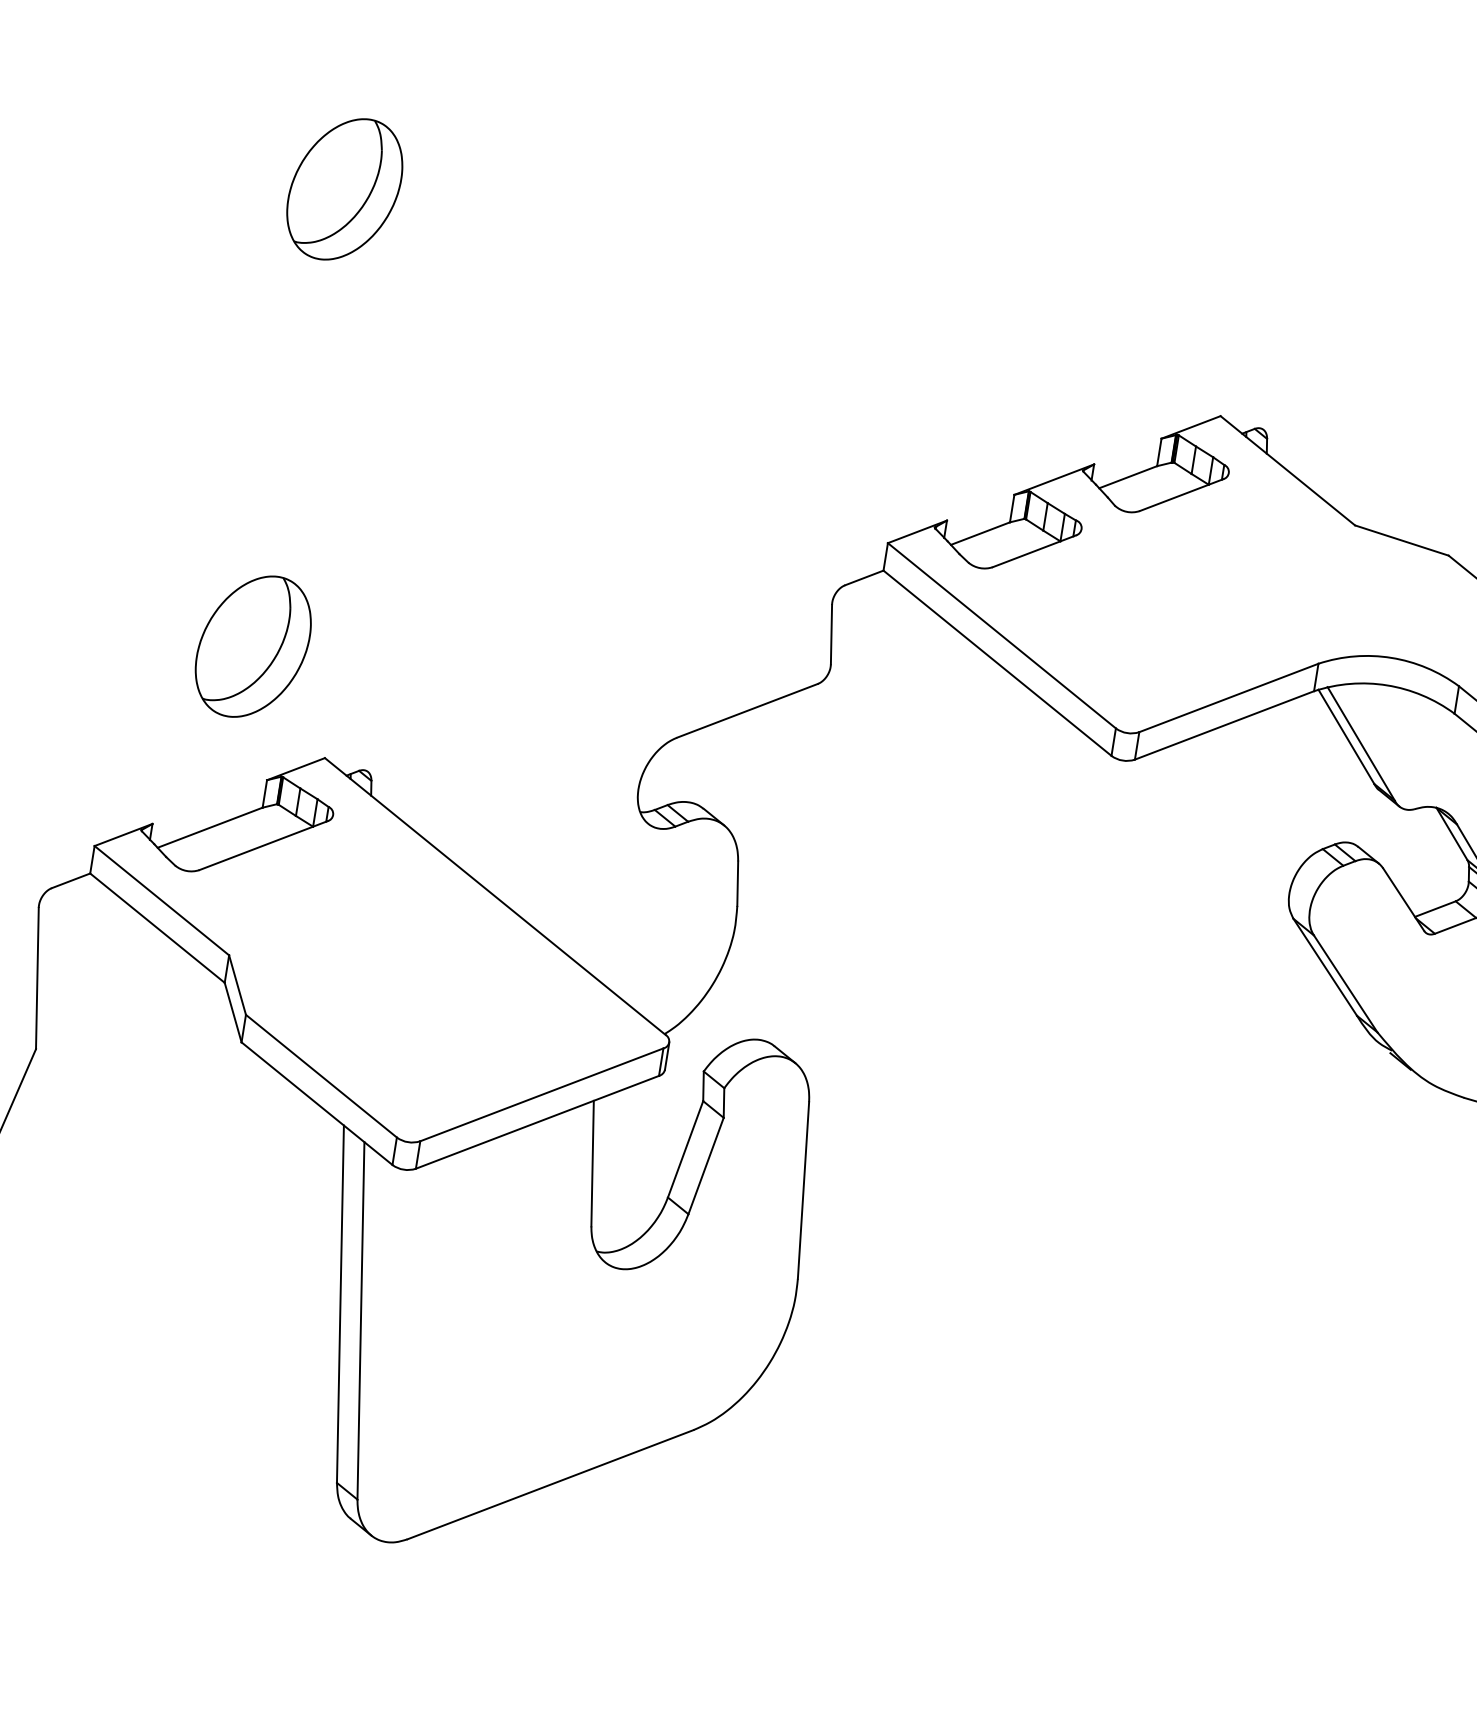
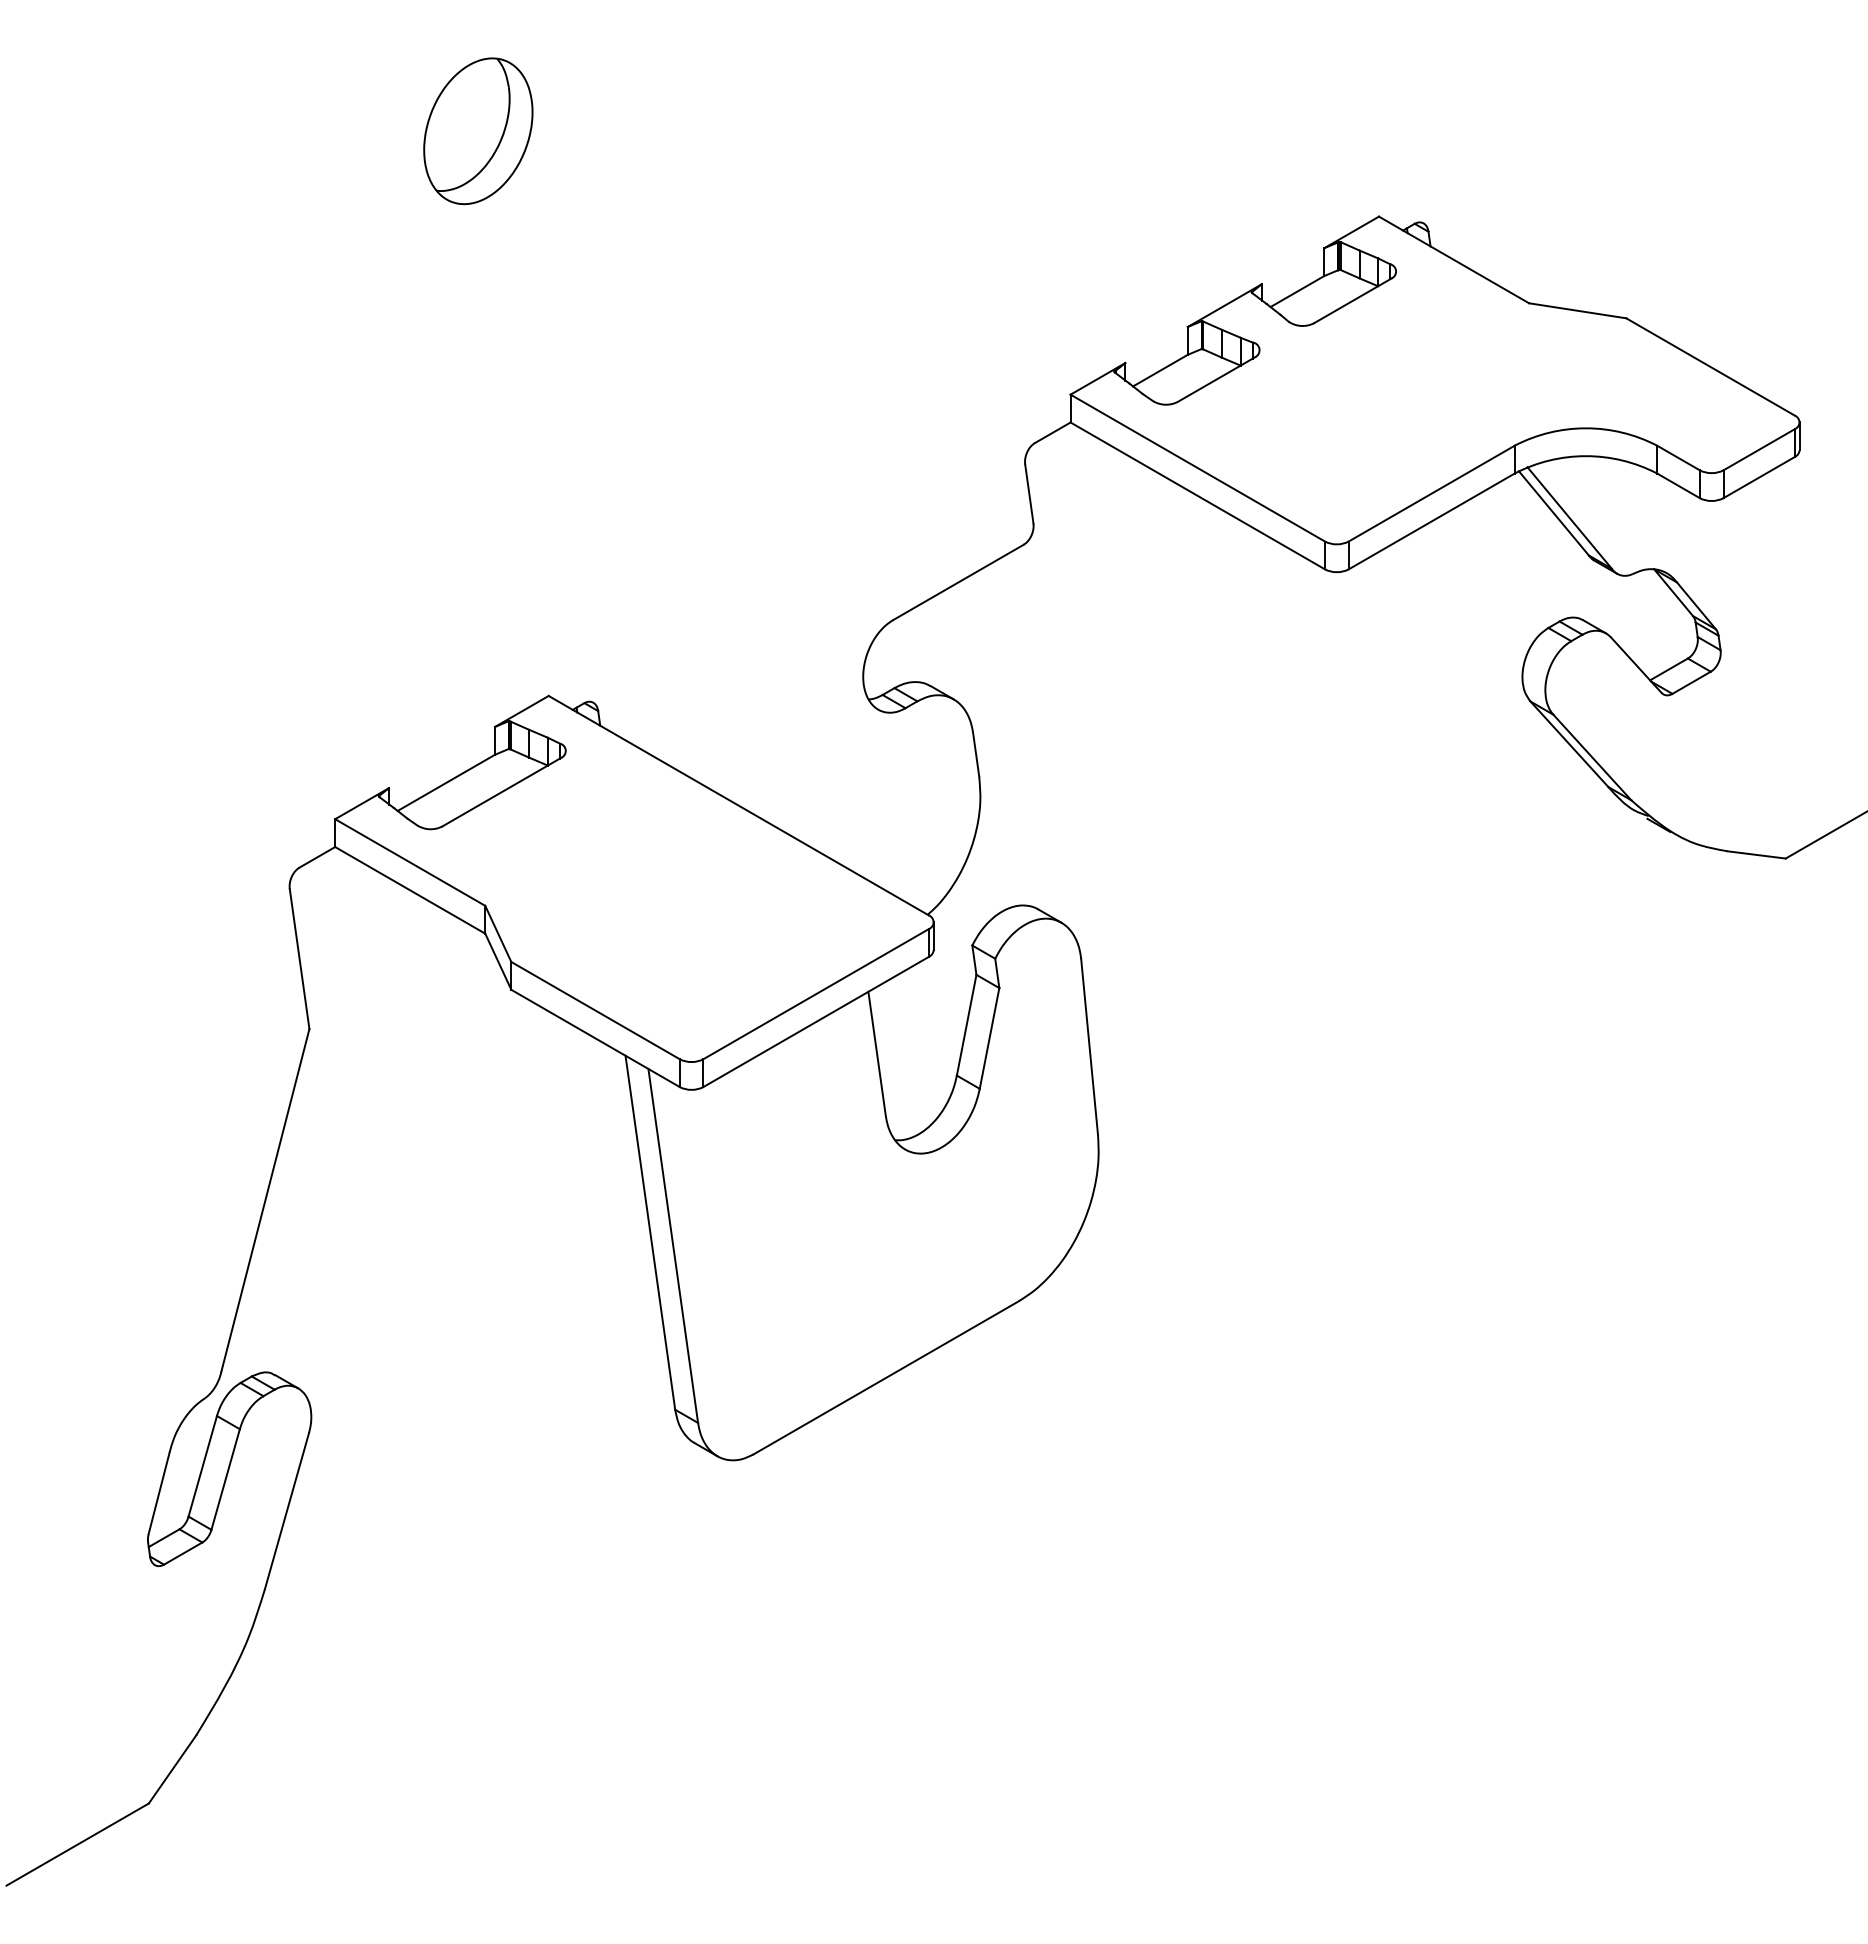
part: (253, 646) -> (460, 597), removed

